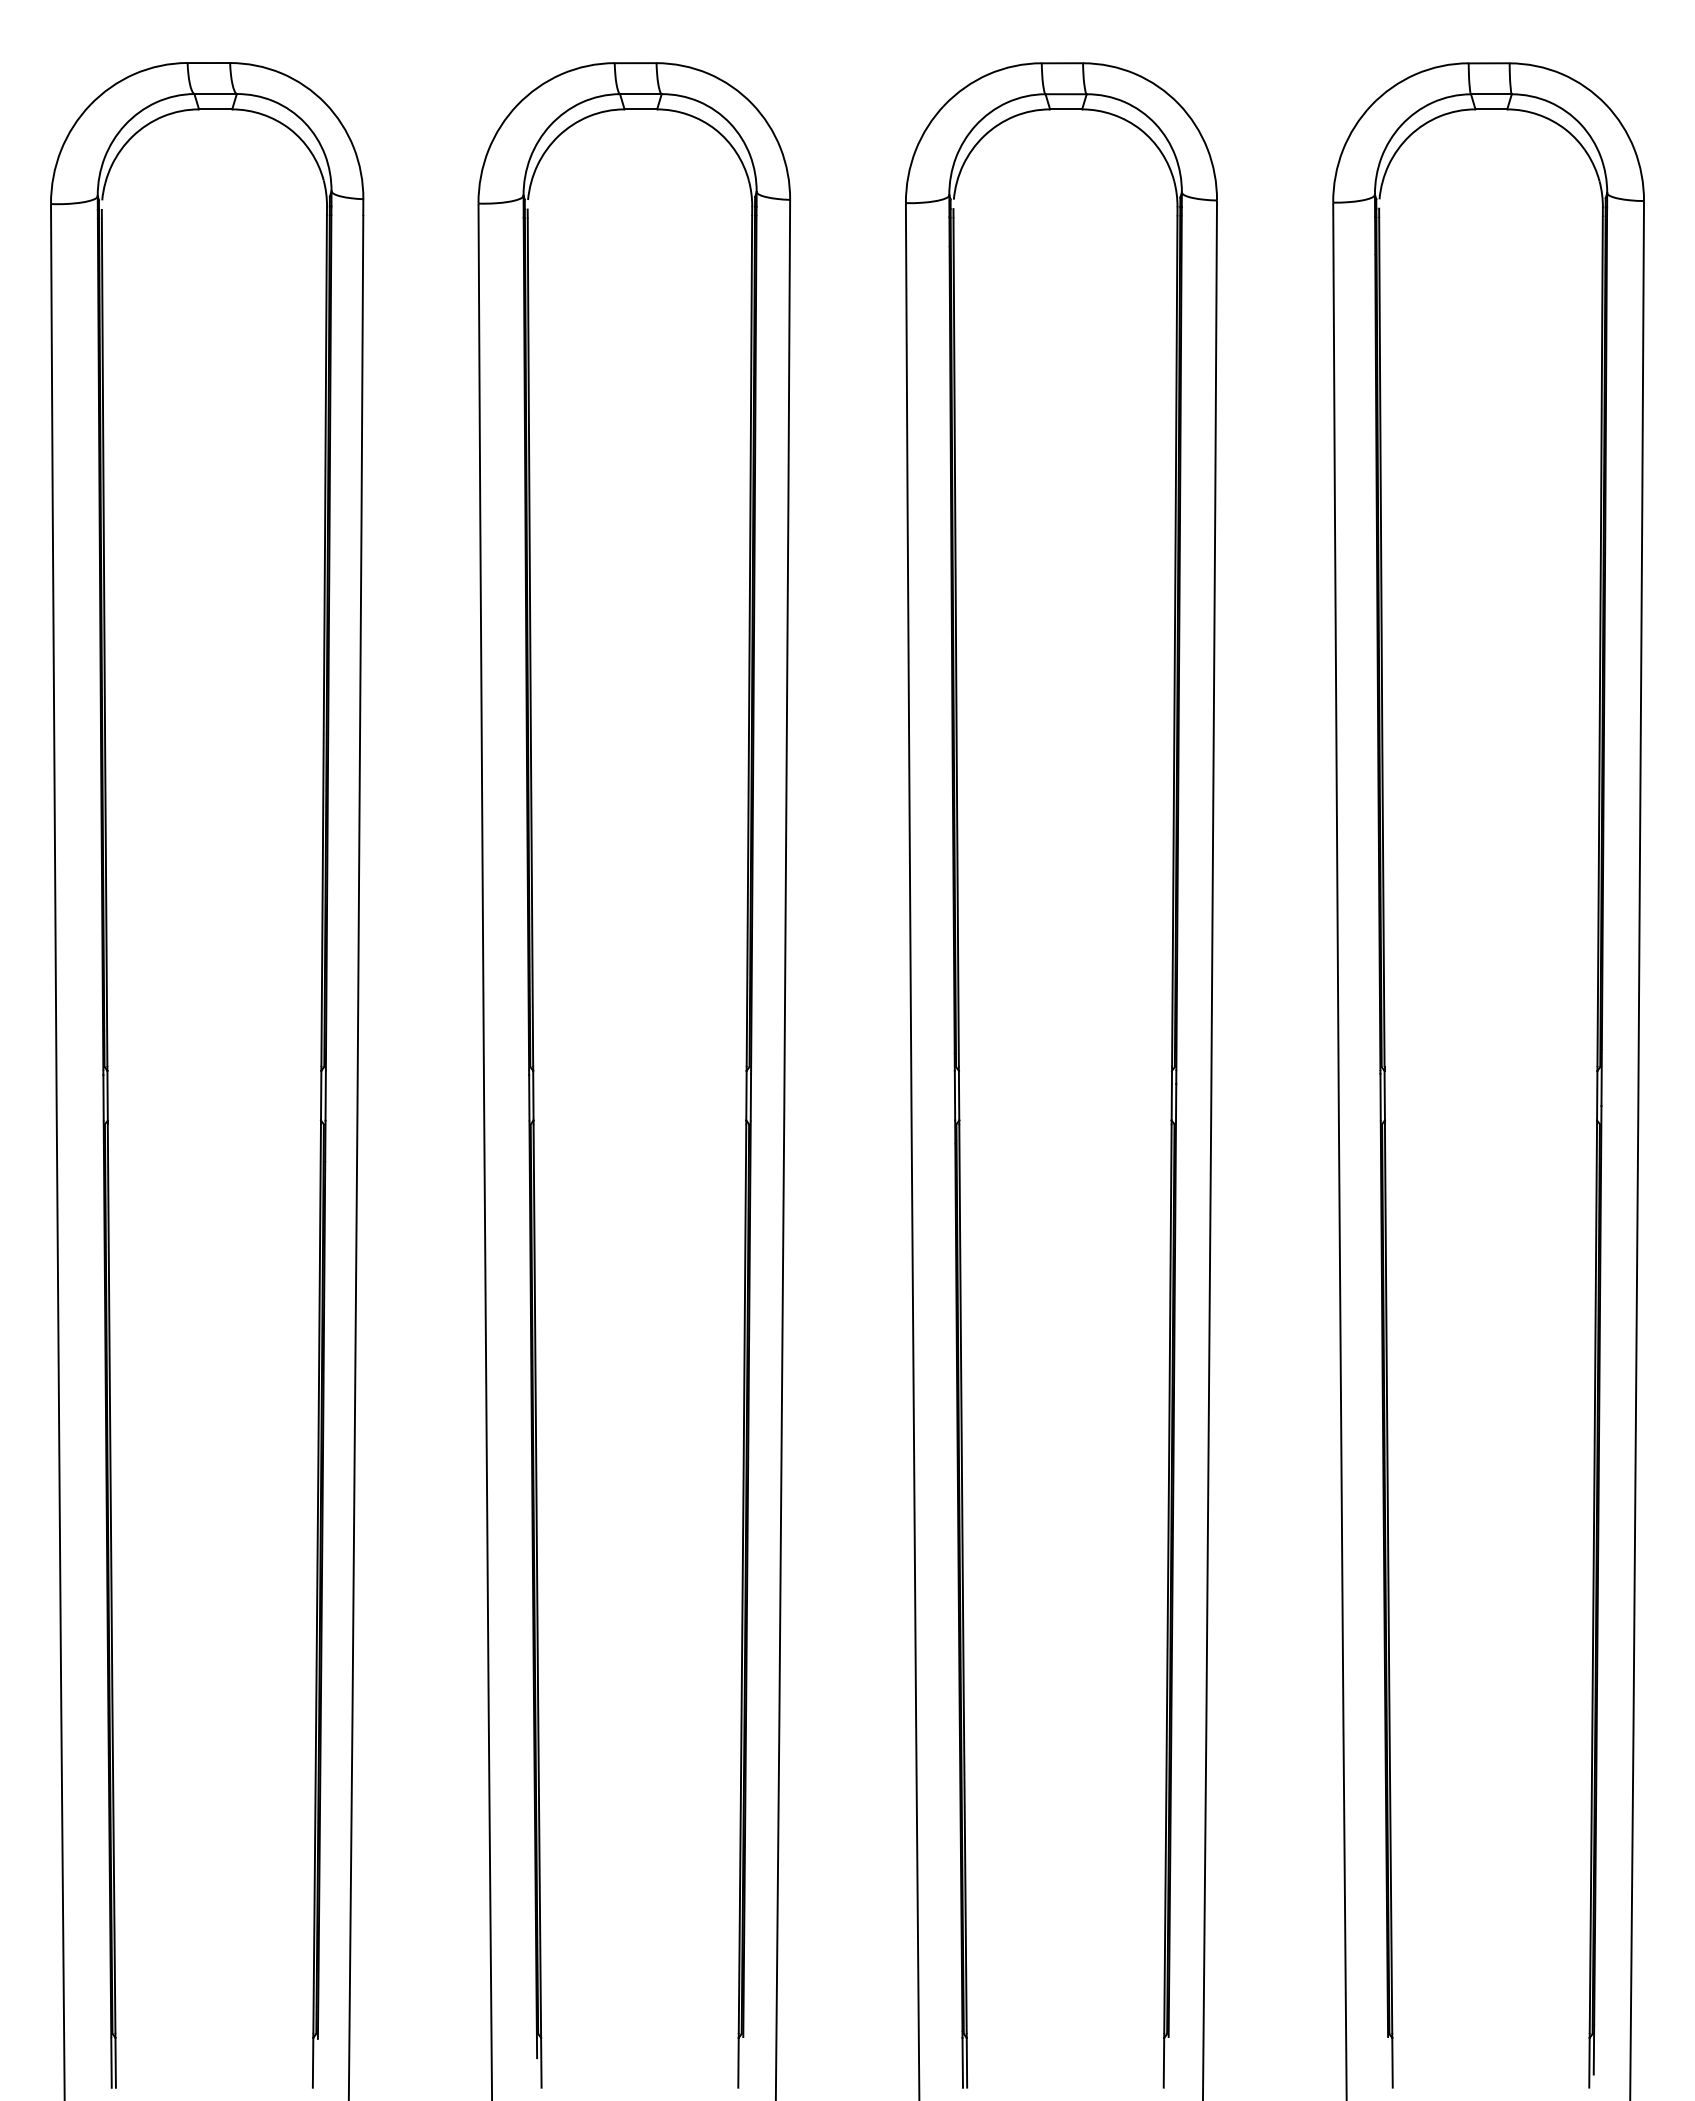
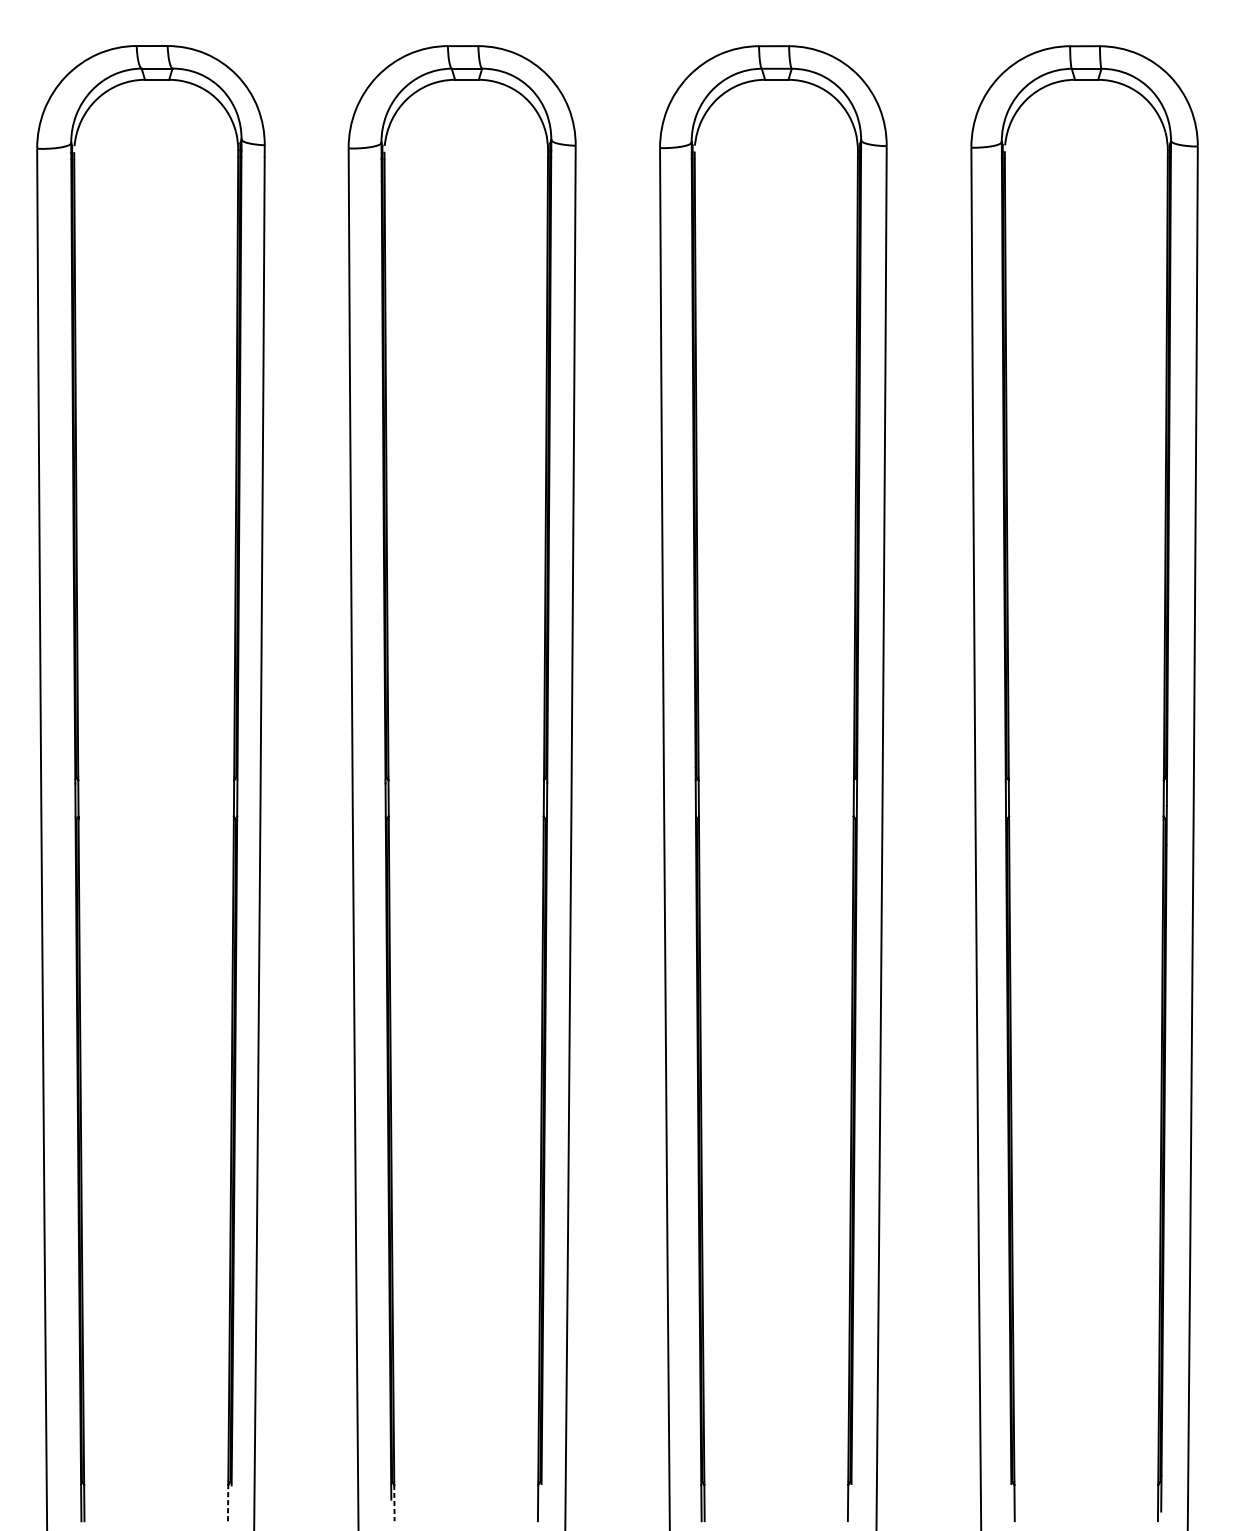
line: (313, 2062) -> (228, 1502), solid -> dashed
line: (541, 2062) -> (394, 1502), solid -> dashed

